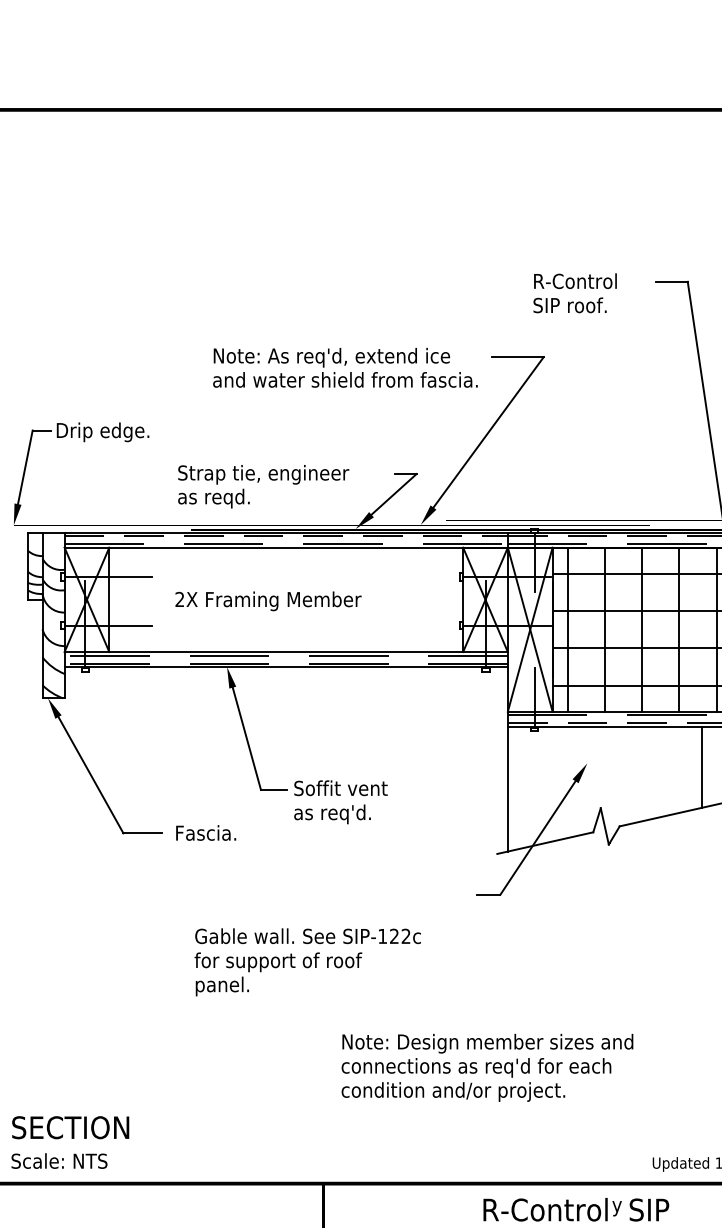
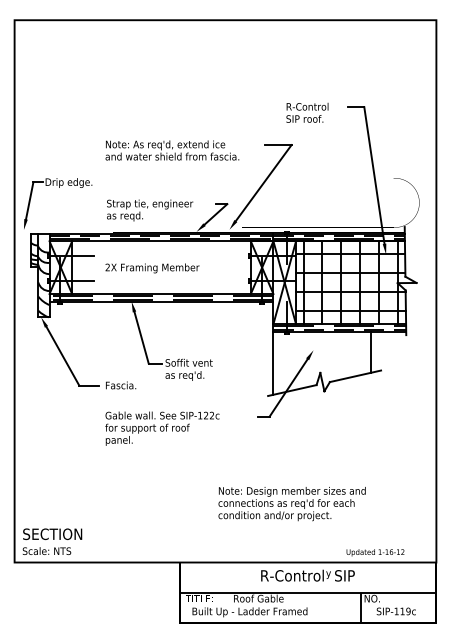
text: (345, 367) -> (172, 150), moved
text: (308, 961) -> (162, 428), moved
text: (486, 1068) -> (291, 504), moved

